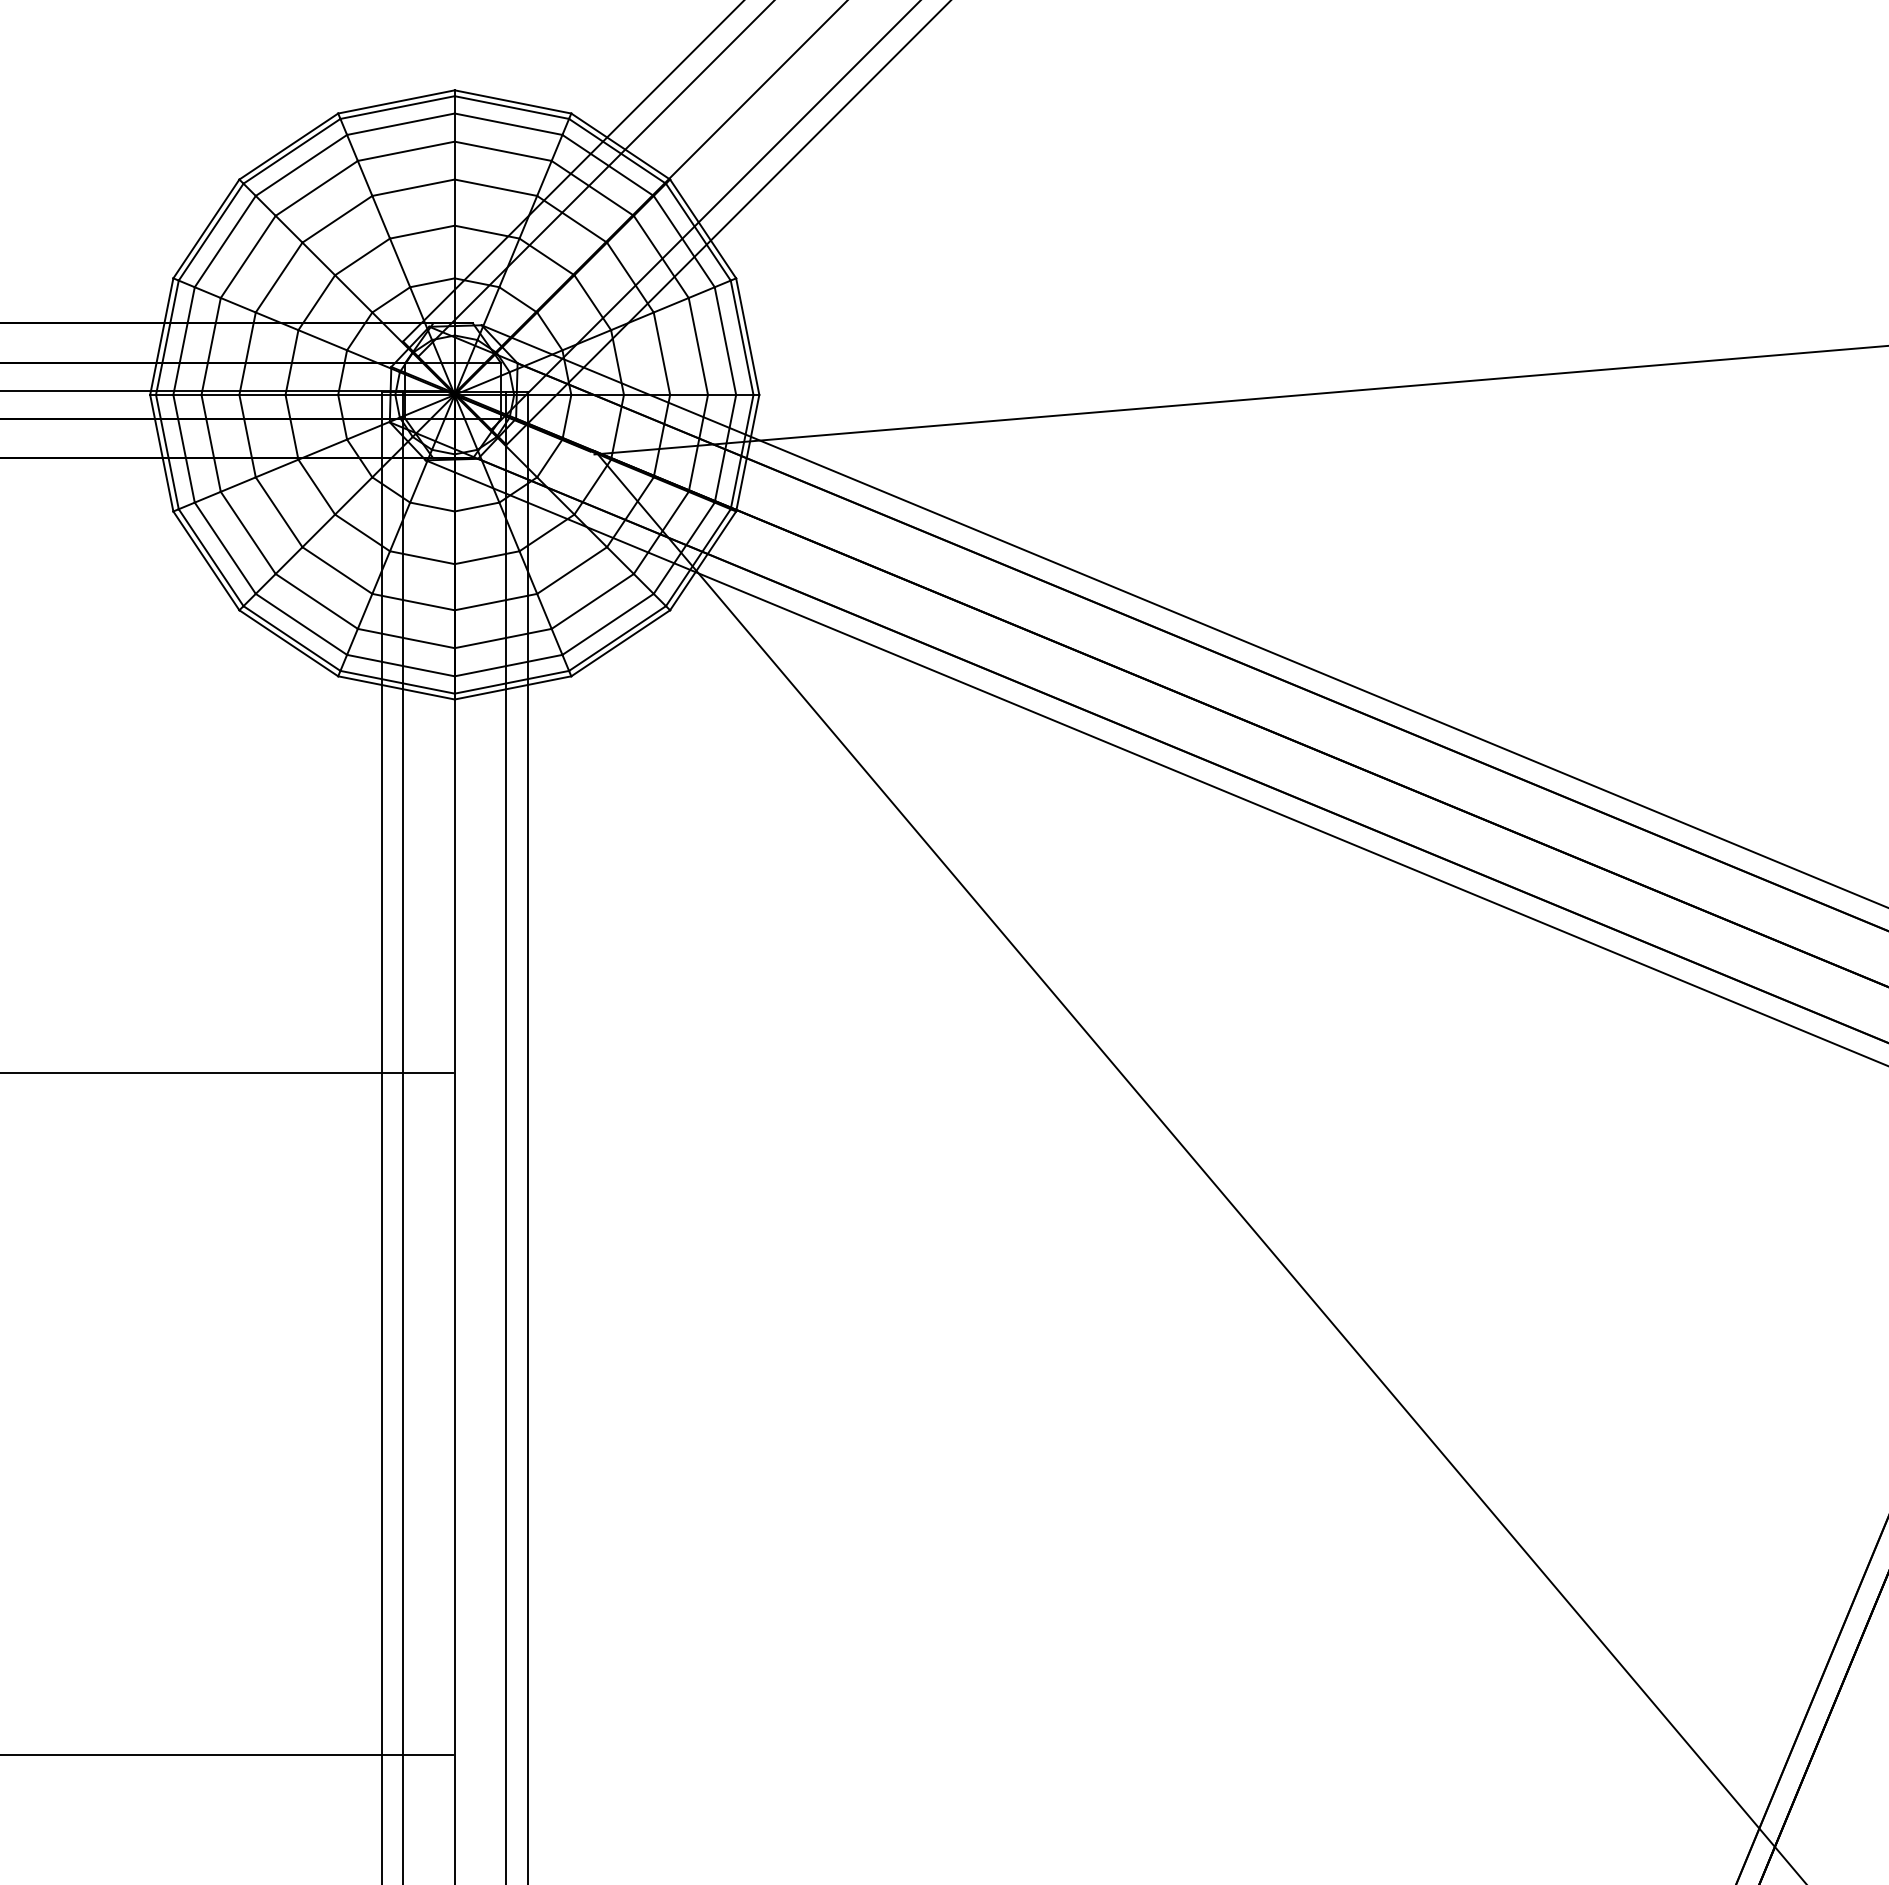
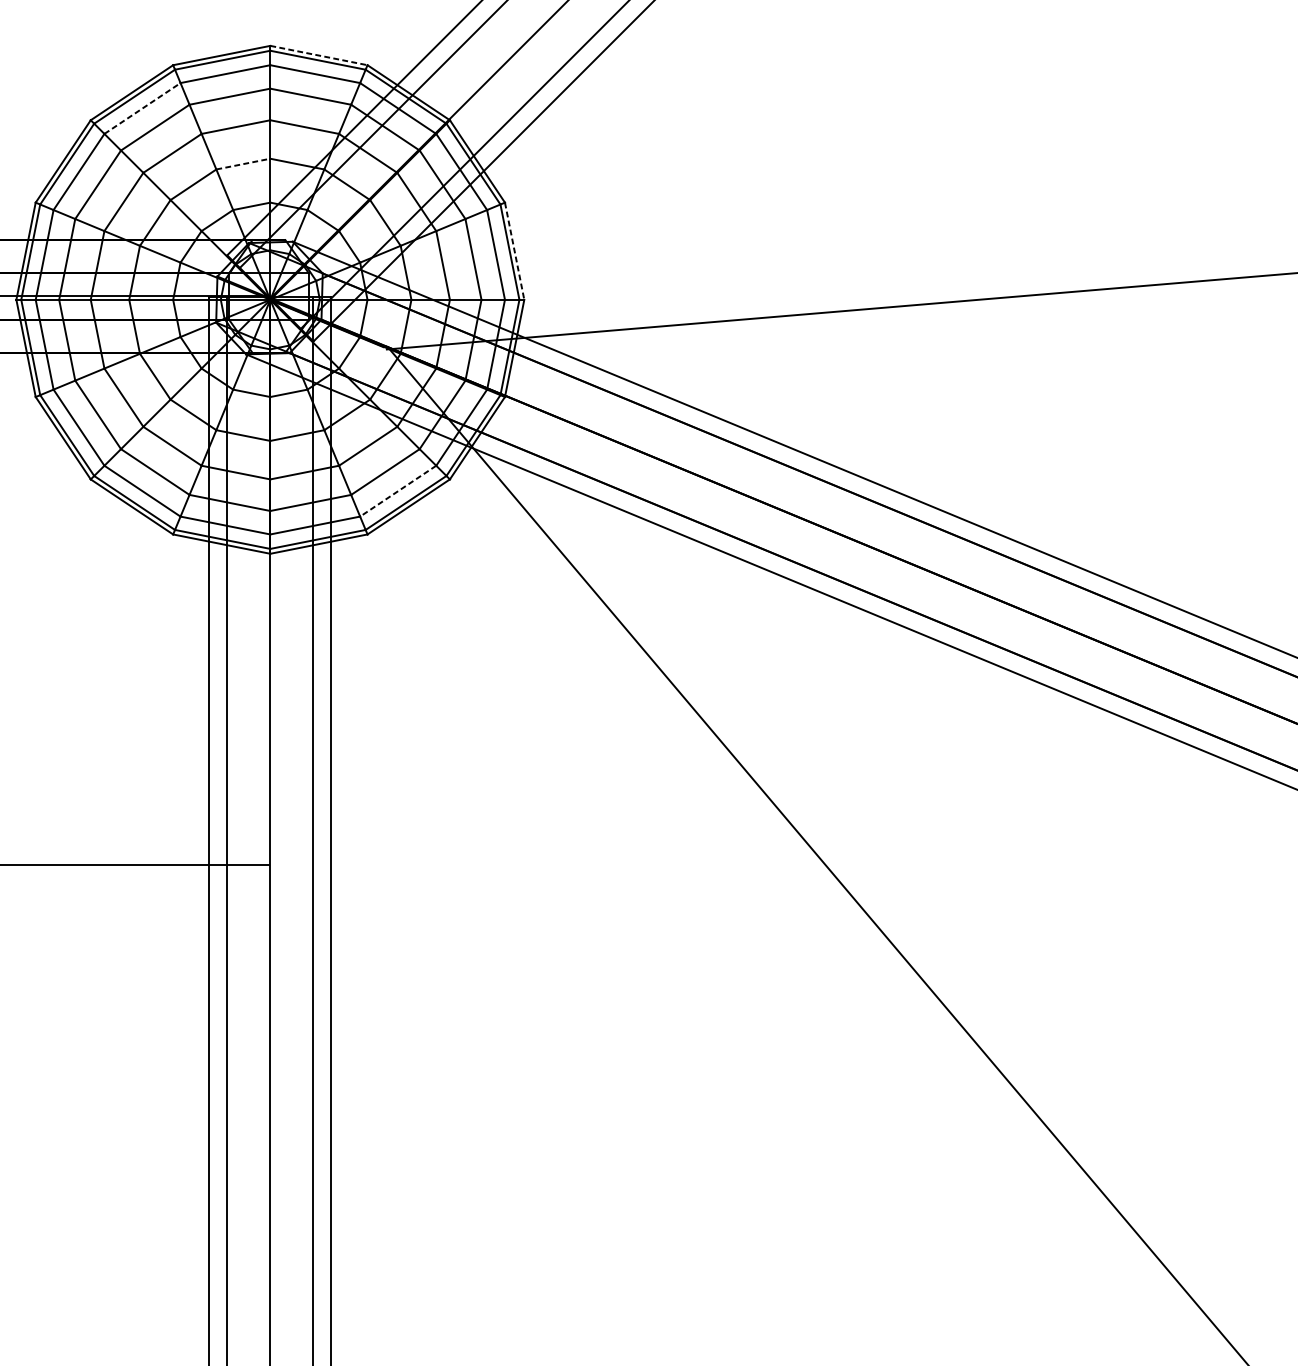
line: (513, 102) -> (319, 56), solid -> dashed
line: (301, 165) -> (142, 108), solid -> dashed
line: (422, 232) -> (243, 164), solid -> dashed
line: (747, 337) -> (514, 251), solid -> dashed
line: (608, 624) -> (398, 491), solid -> dashed

